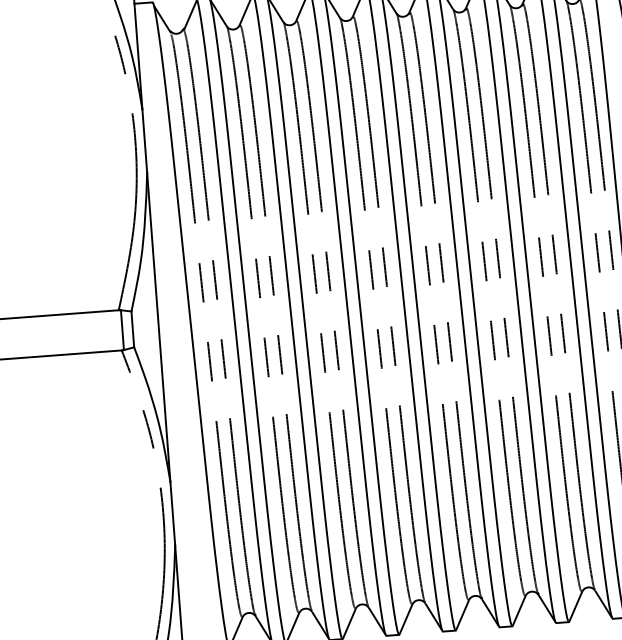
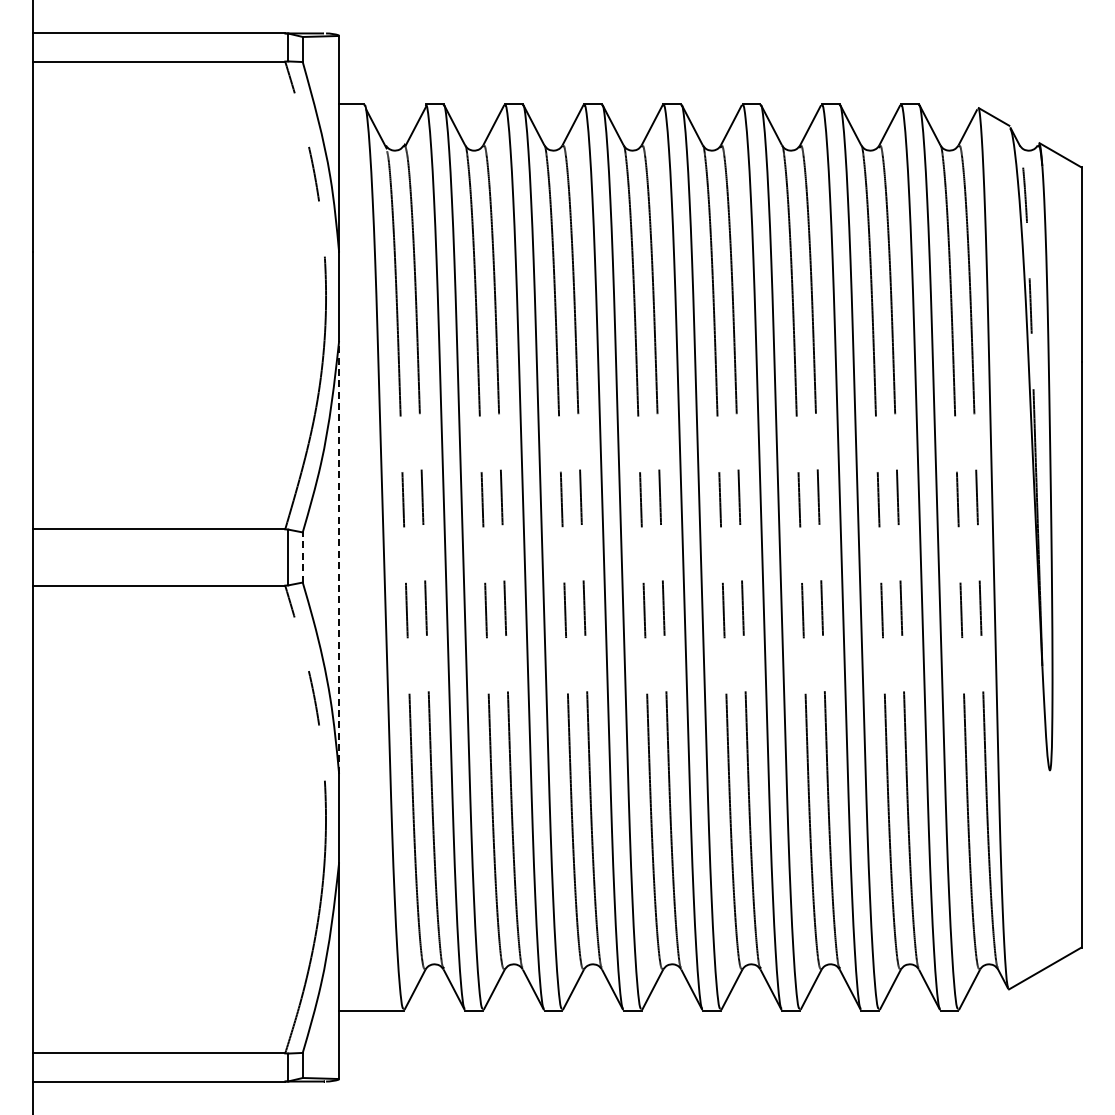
line: (159, 327) -> (339, 557), solid -> dashed
line: (132, 329) -> (302, 557), solid -> dashed

